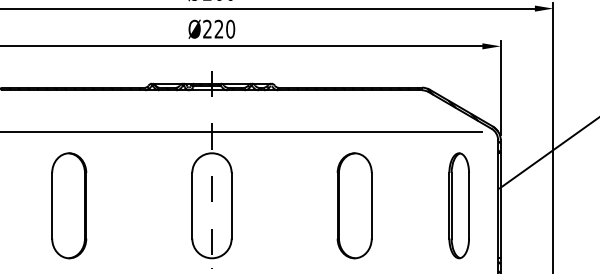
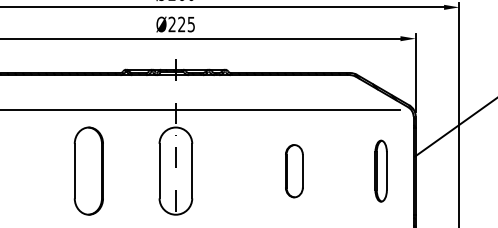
text: (230, 28) -> (191, 23), Ø220 -> Ø225
part: (69, 205) -> (89, 170), moved
part: (354, 205) -> (294, 170), size x0.6
part: (458, 205) -> (380, 170), size x0.7

